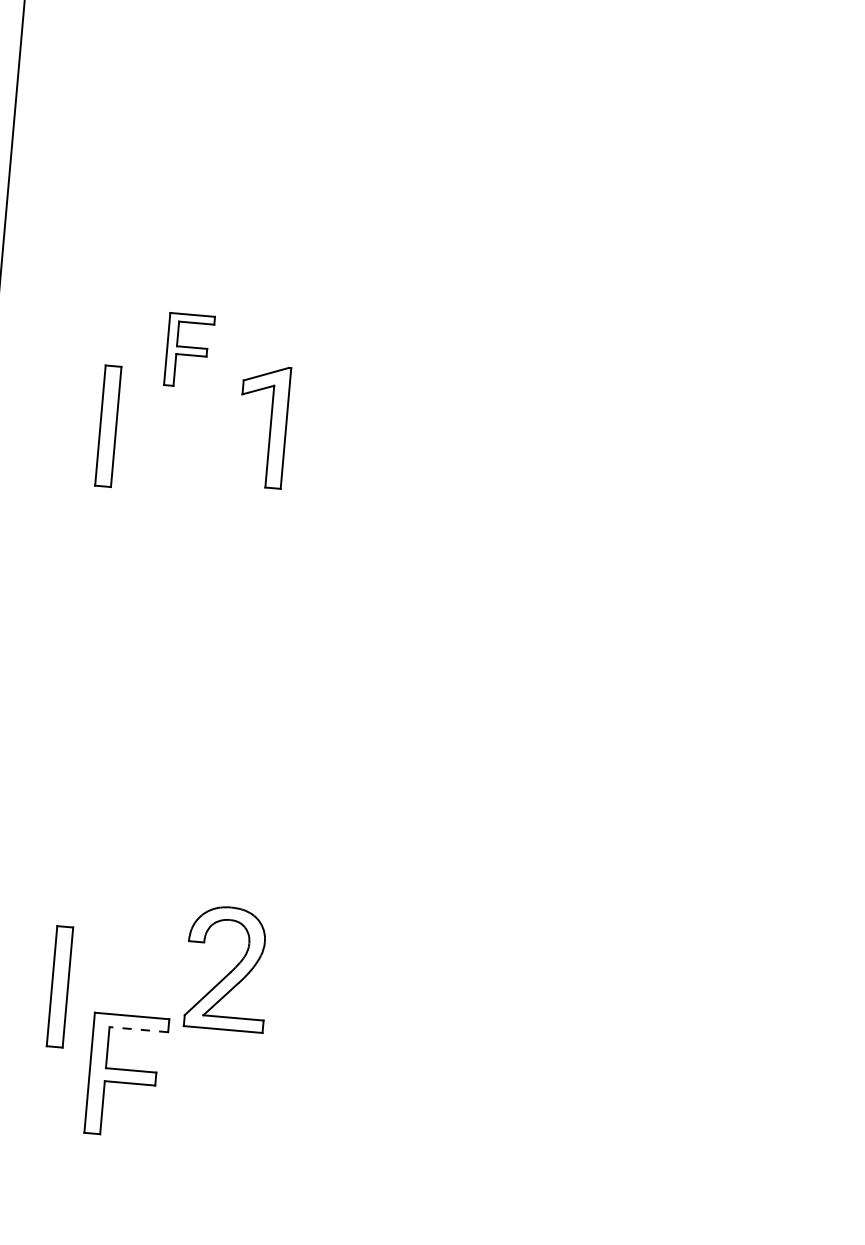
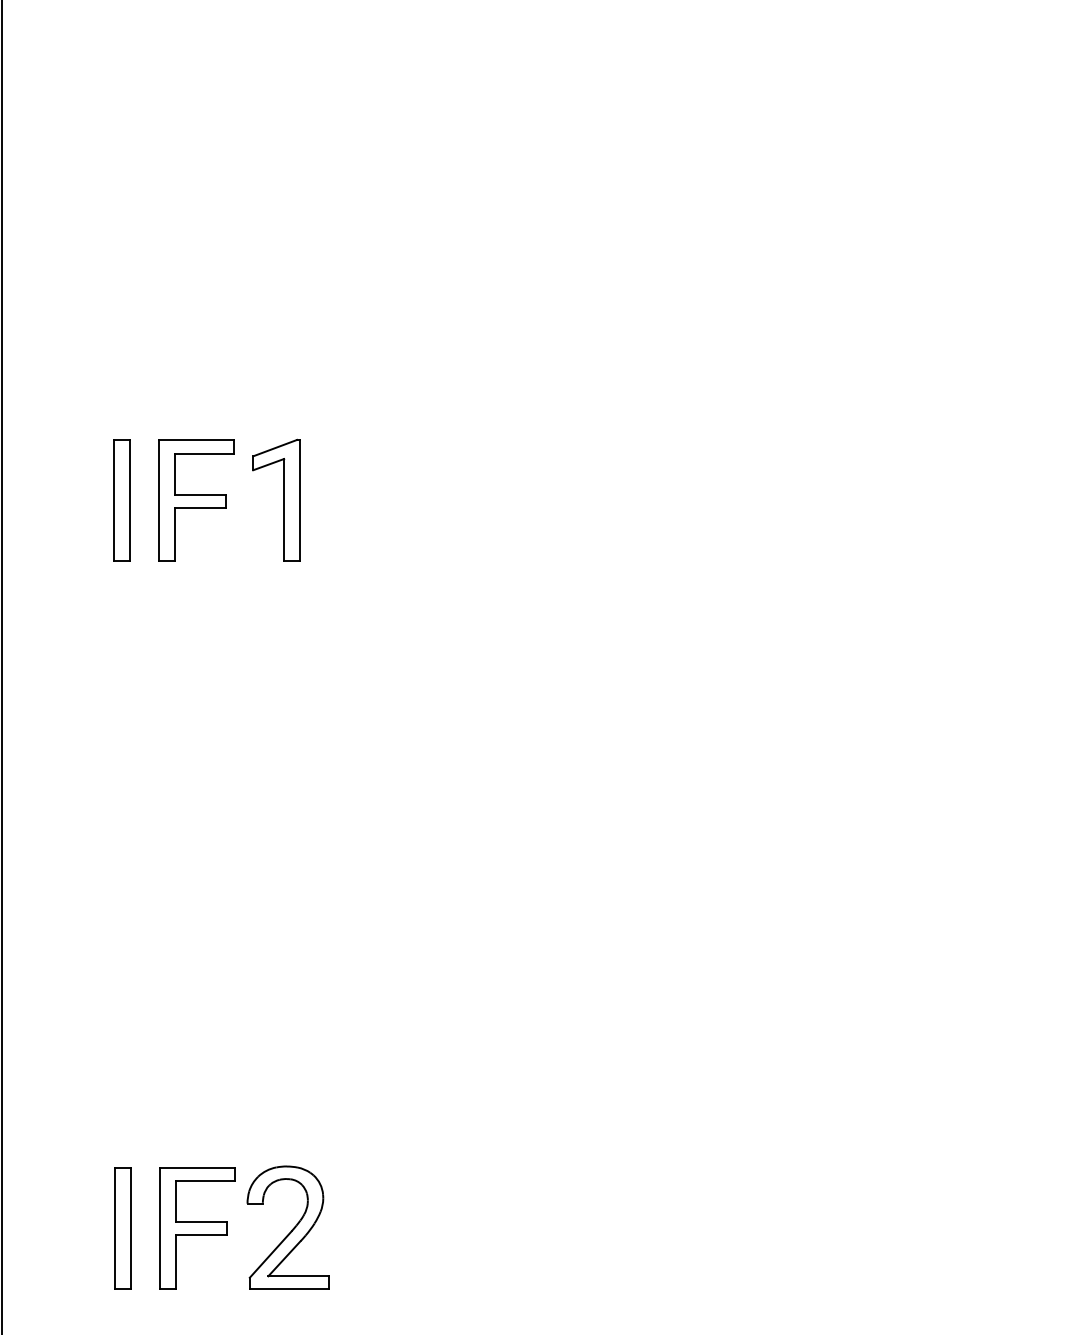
part: (189, 350) -> (196, 500), size x1.67
part: (107, 425) -> (121, 500), moved
part: (270, 426) -> (283, 499), moved
part: (226, 968) -> (287, 1227), moved
part: (59, 986) -> (122, 1228), moved
line: (137, 1029) -> (204, 1181), dashed -> solid

